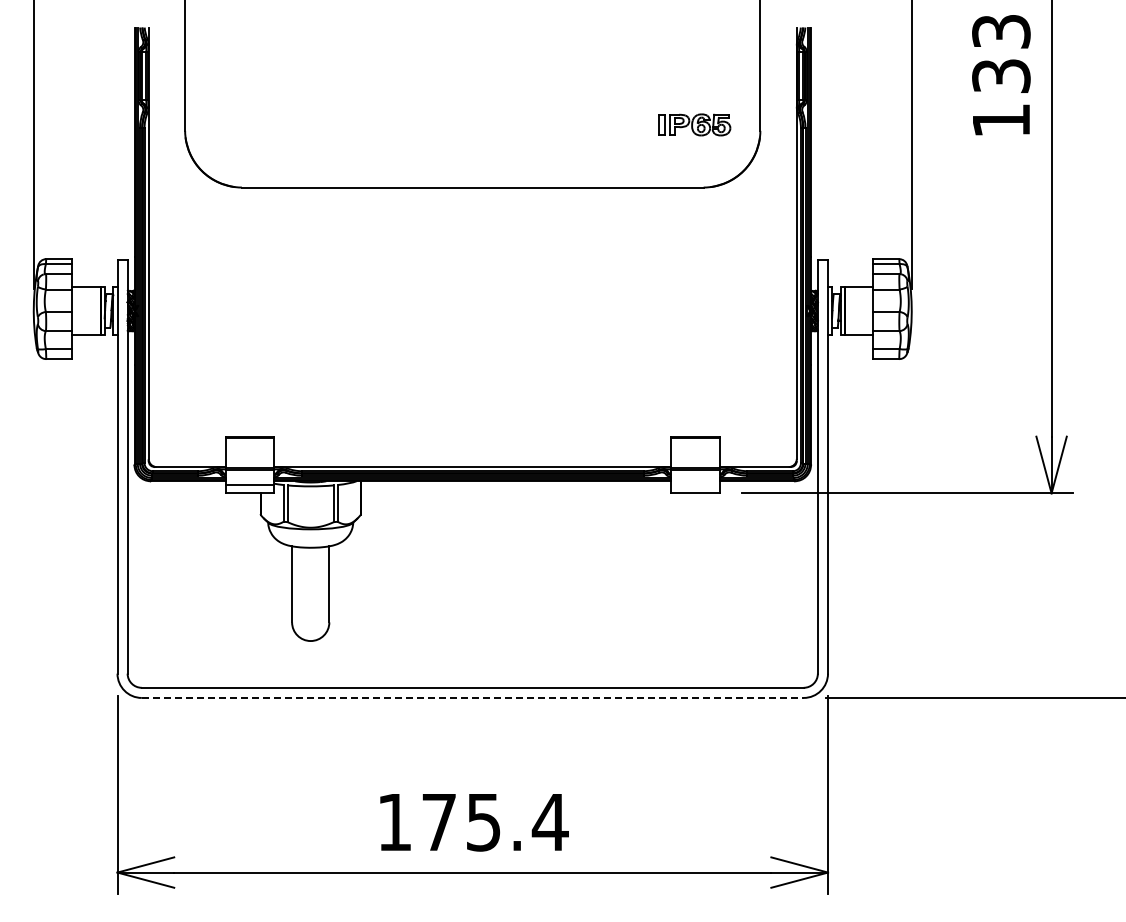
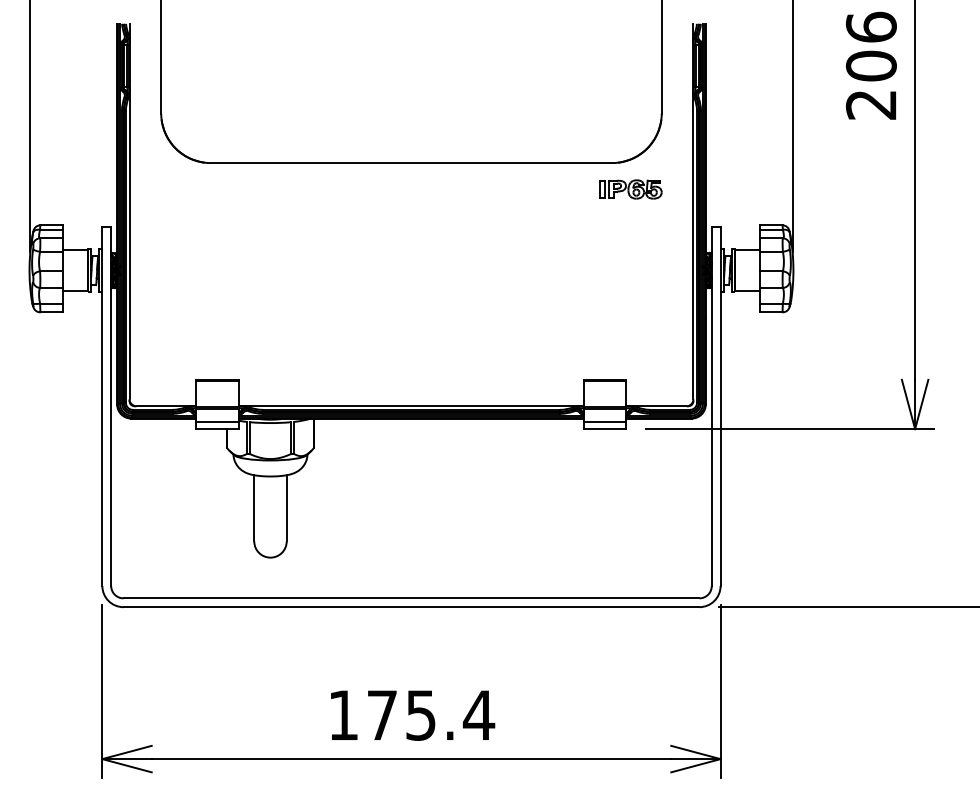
text: (1001, 75) -> (871, 65), 133 -> 206
part: (694, 124) -> (630, 189), moved
line: (695, 485) -> (605, 422), added
line: (472, 697) -> (411, 606), dashed -> solid

